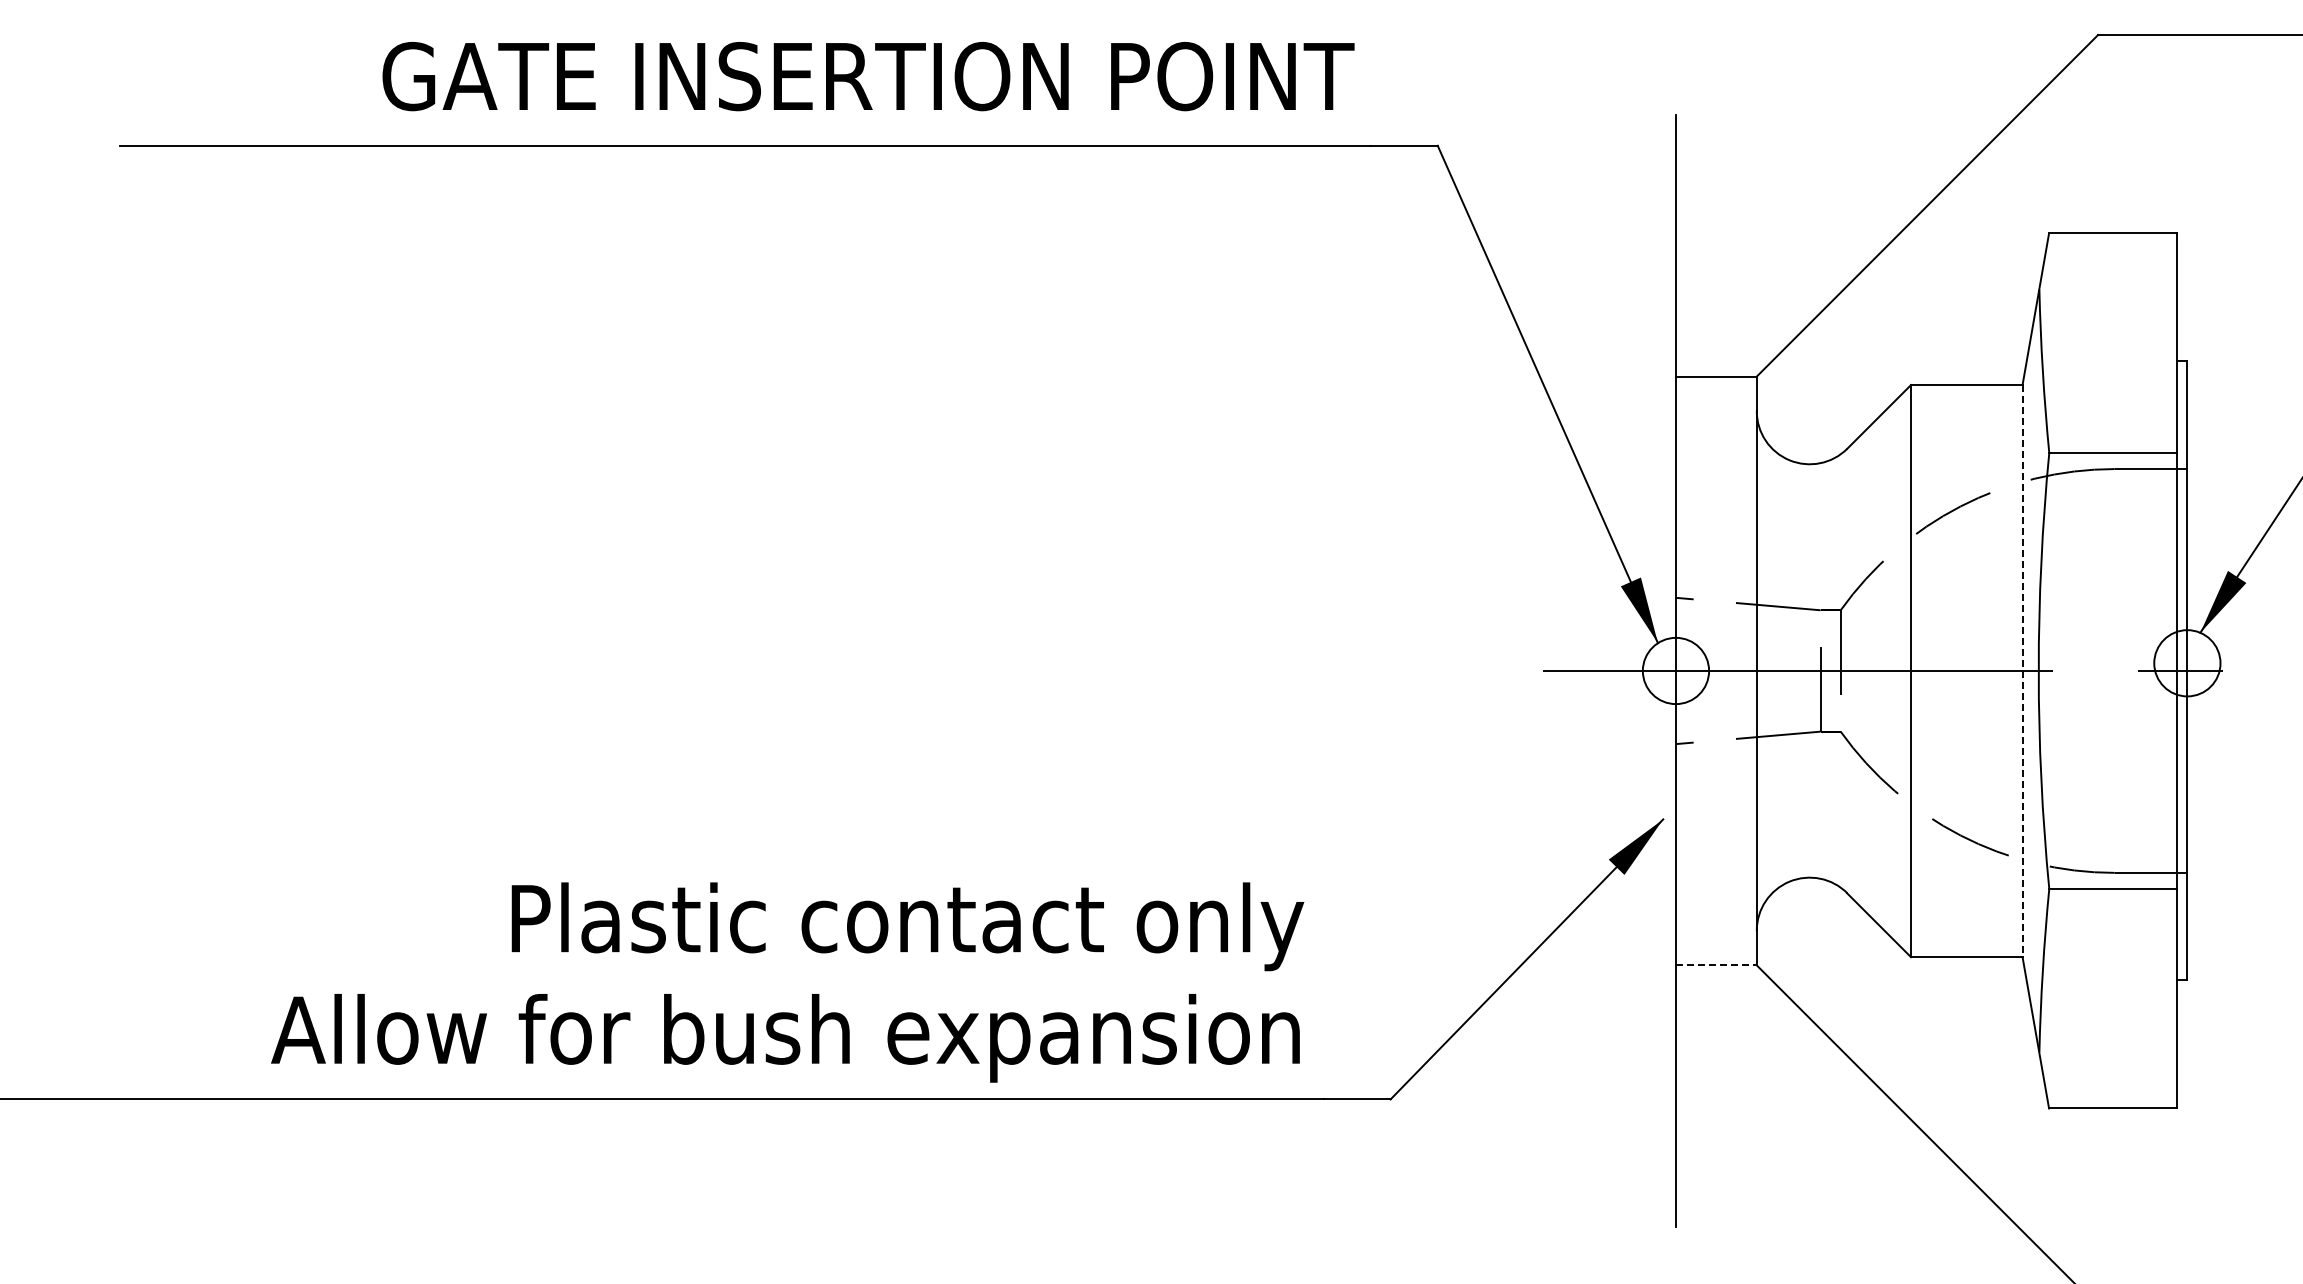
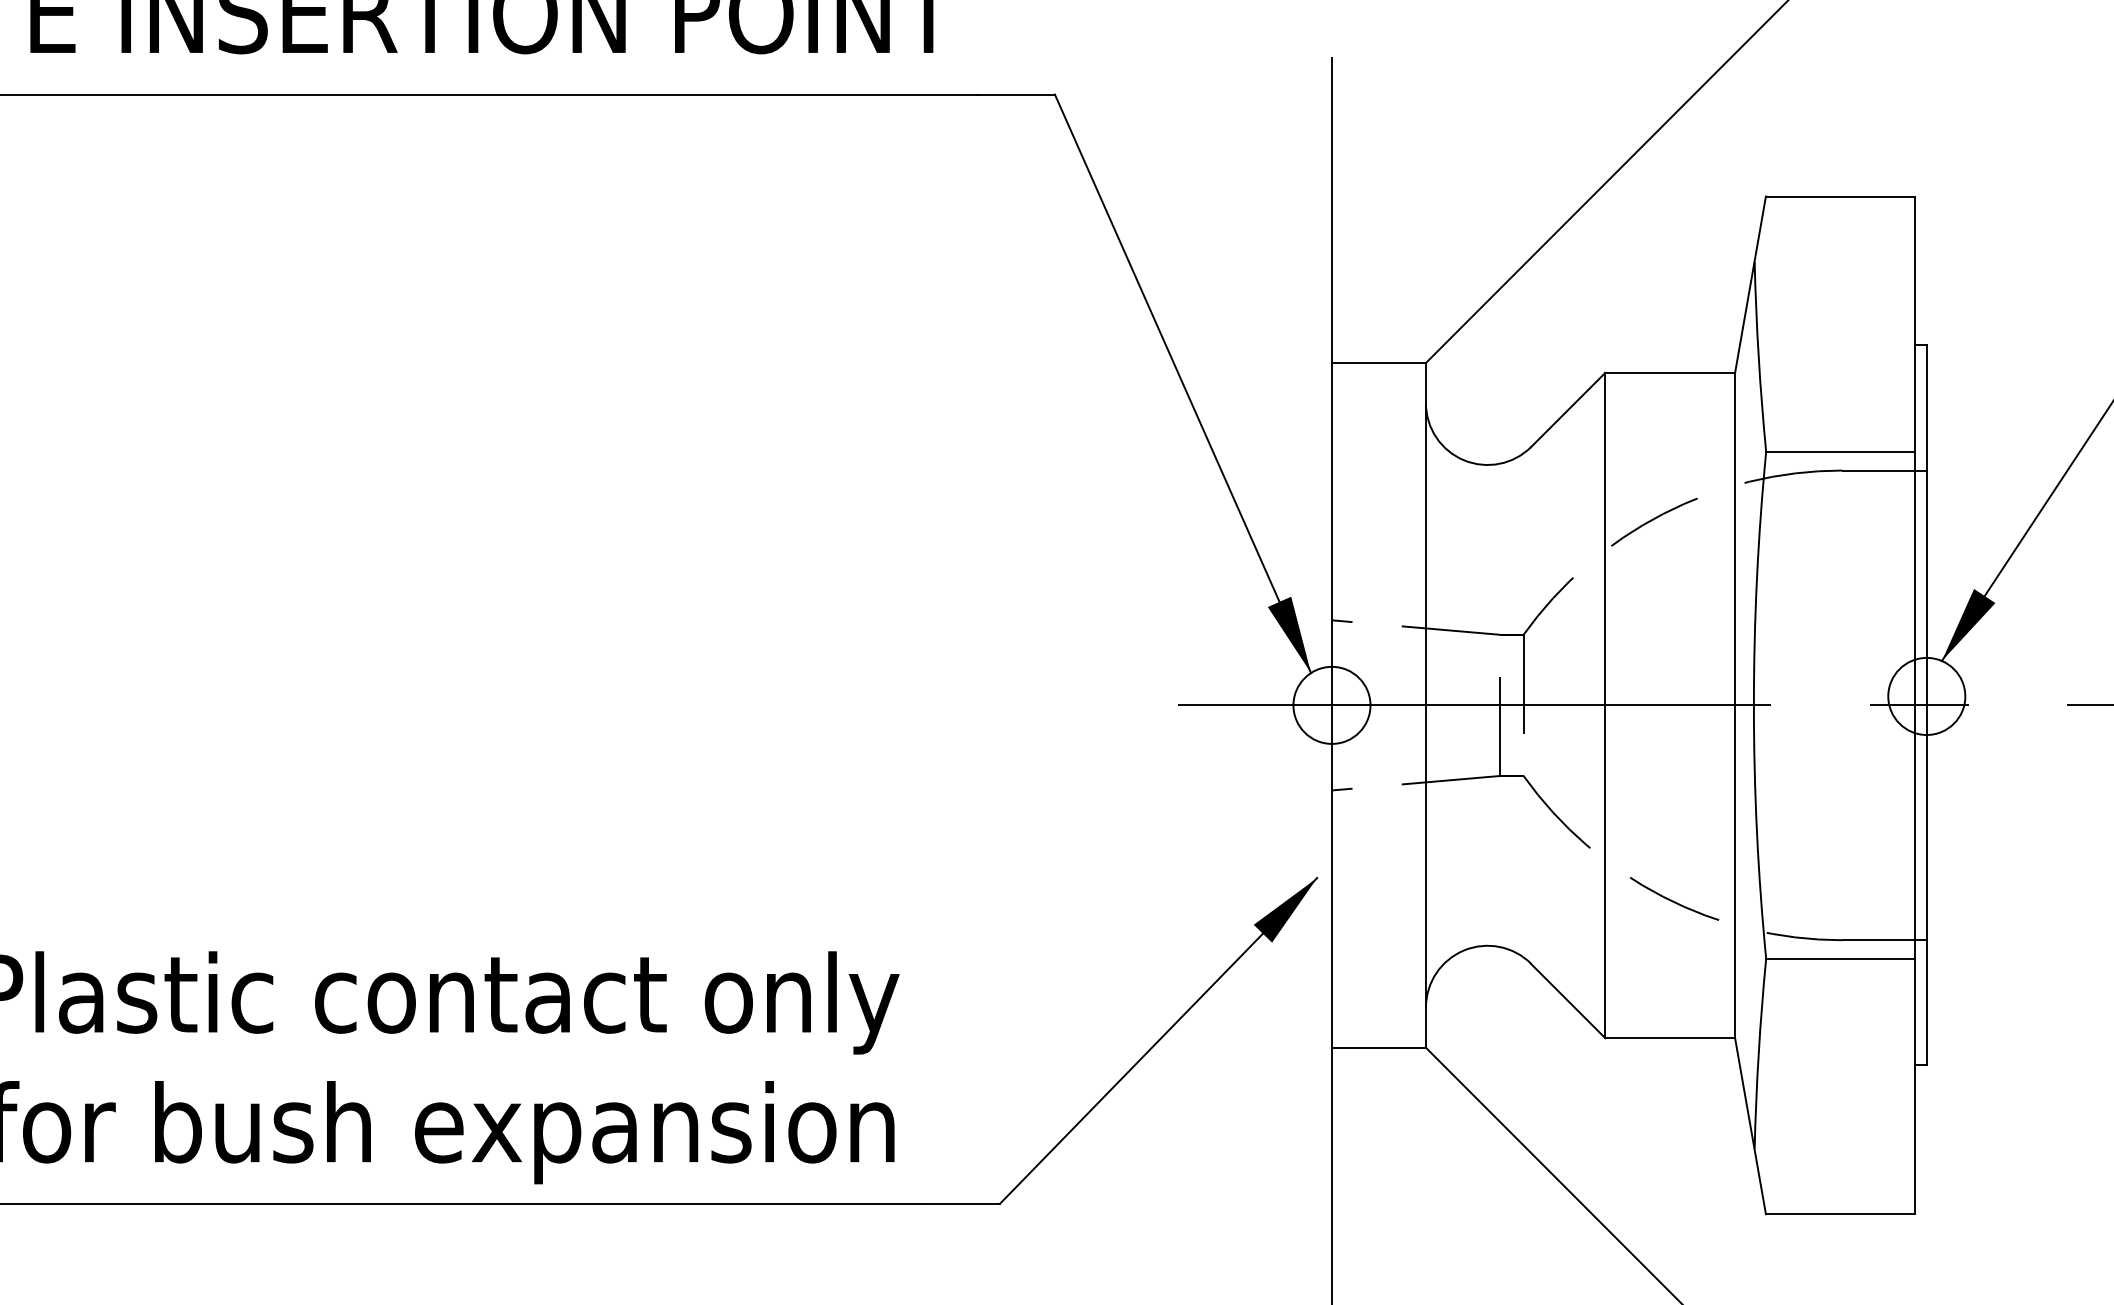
line: (2022, 671) -> (1735, 706), dashed -> solid
line: (1716, 965) -> (1379, 1047), dashed -> solid

